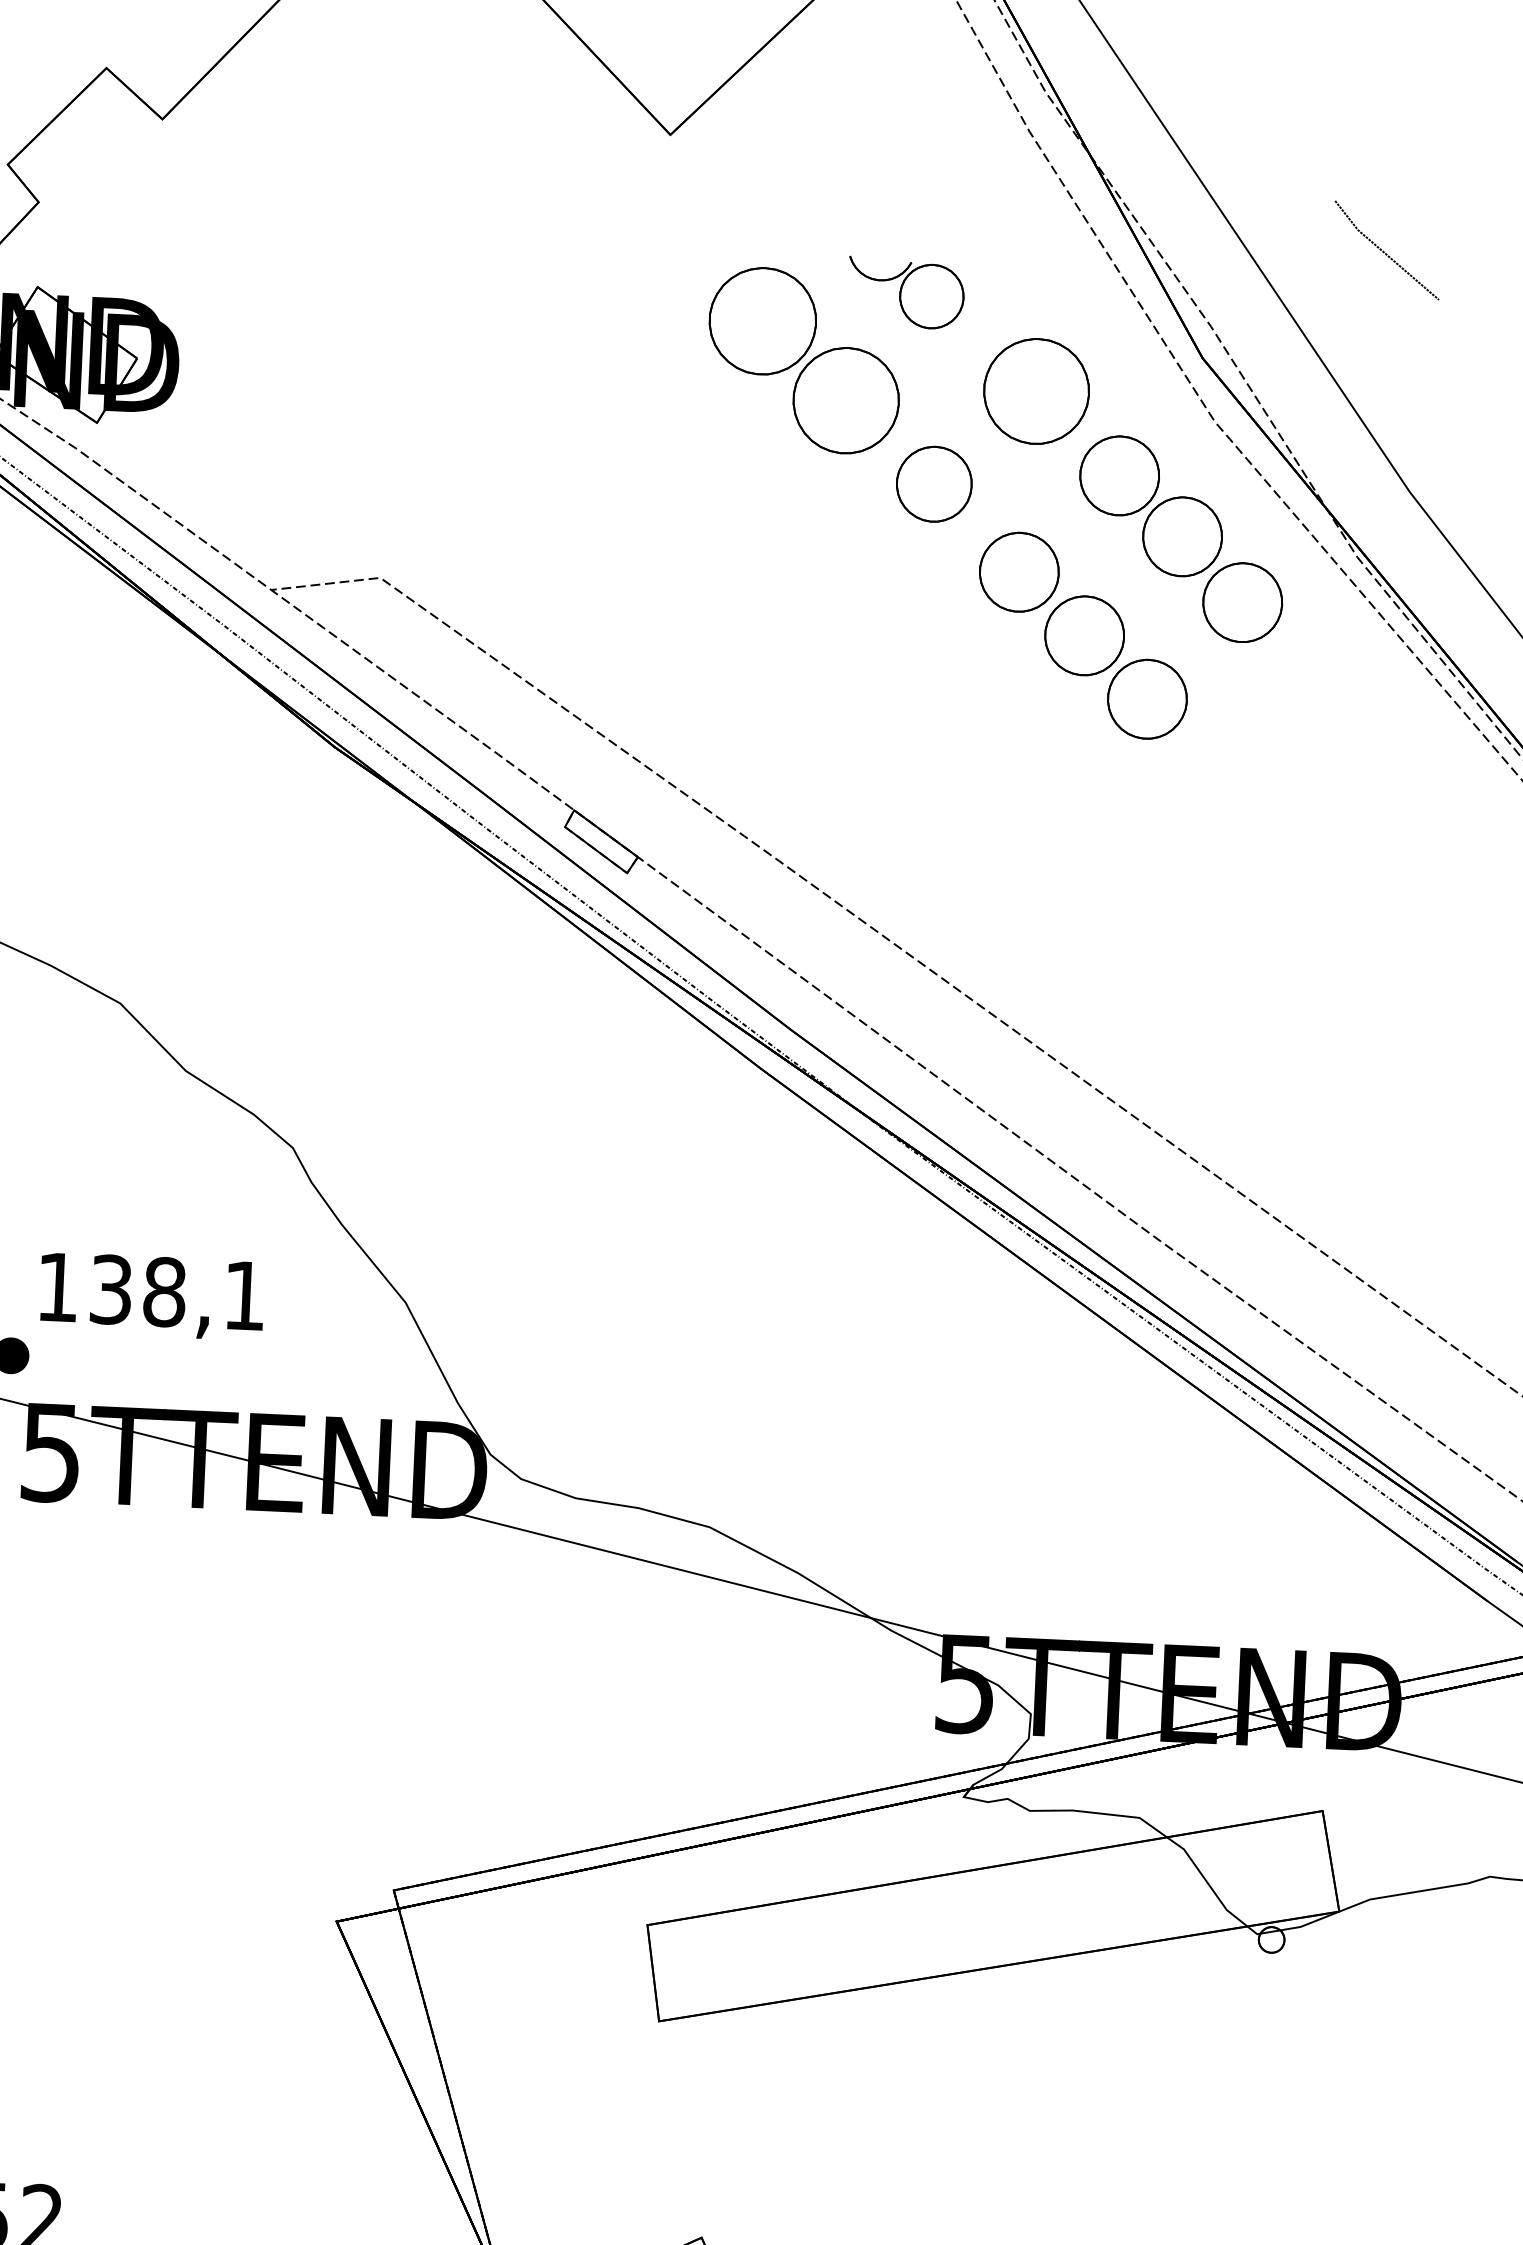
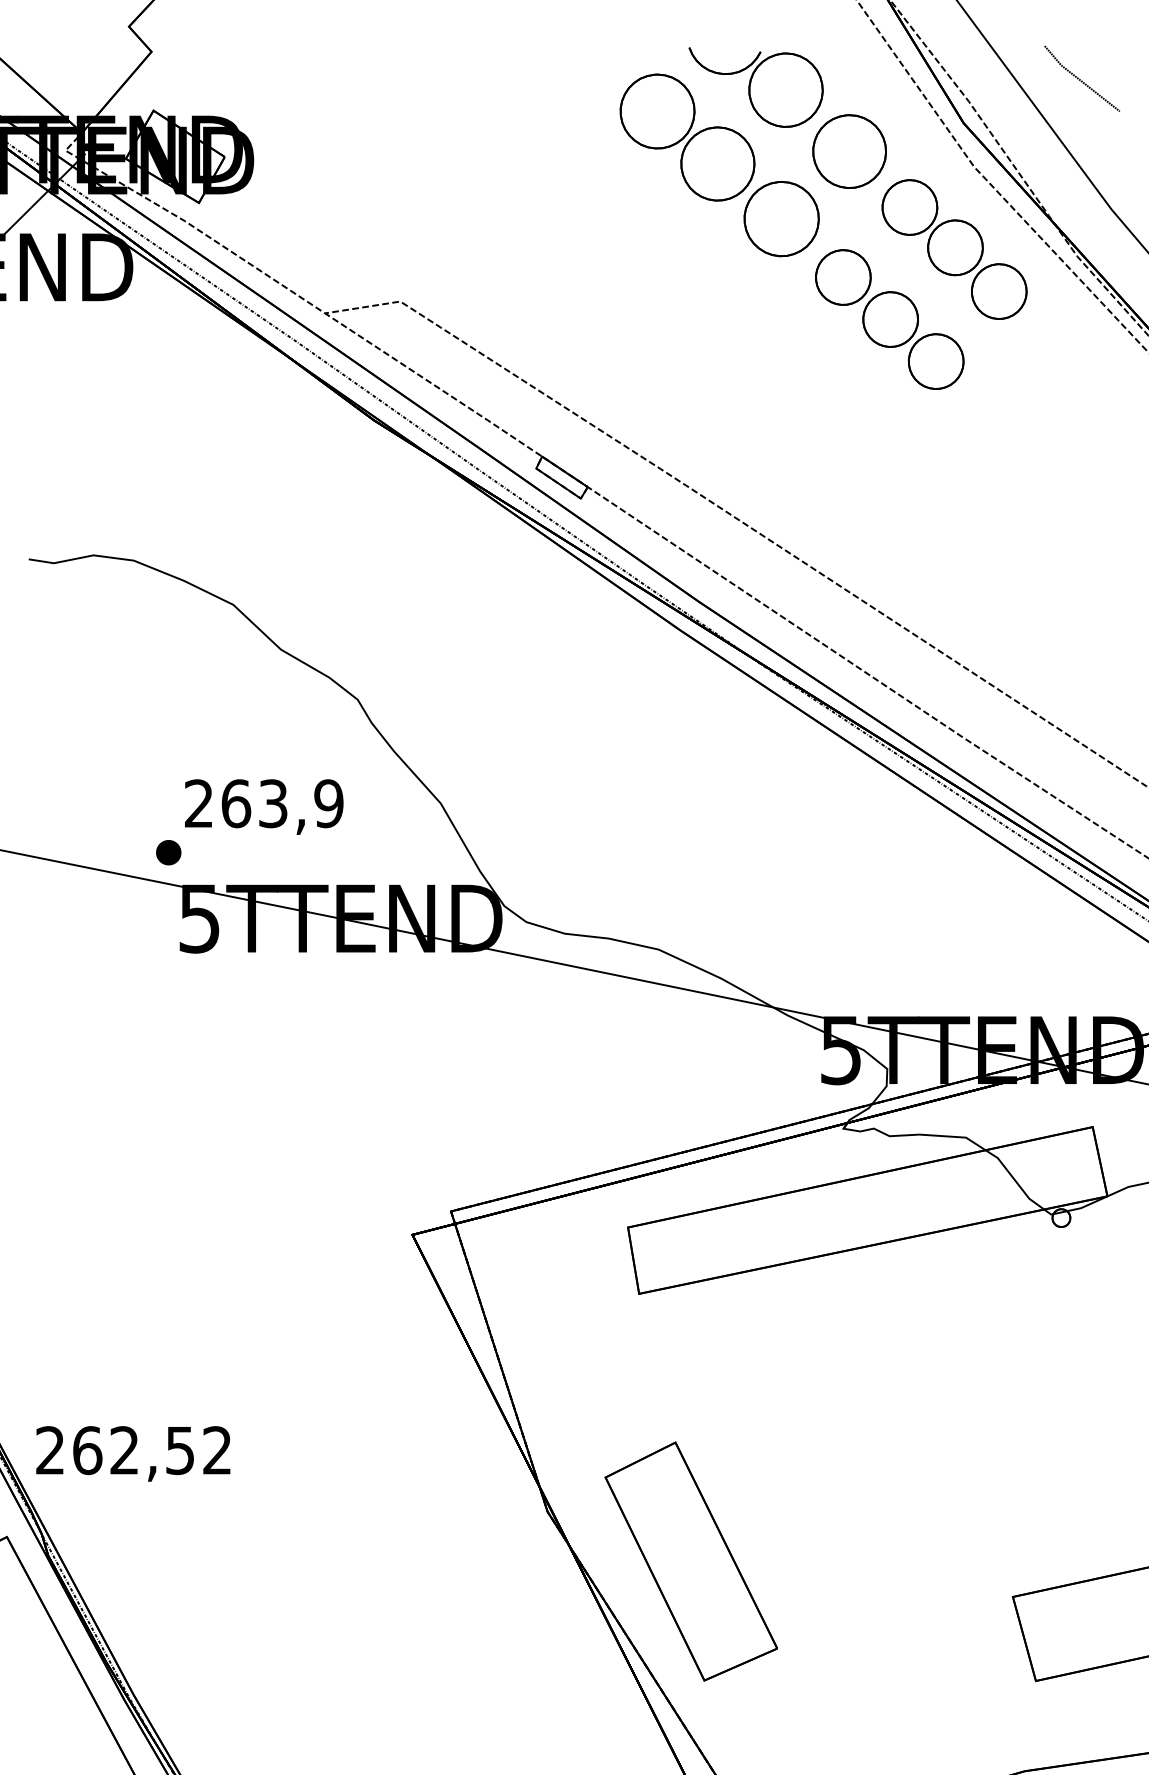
line: (1387, 252) -> (1082, 80), moved
part: (905, 293) -> (755, 87), size x1.67
part: (934, 484) -> (781, 219), size x1.43
text: (152, 1291) -> (264, 803), 138,1 -> 263,9

